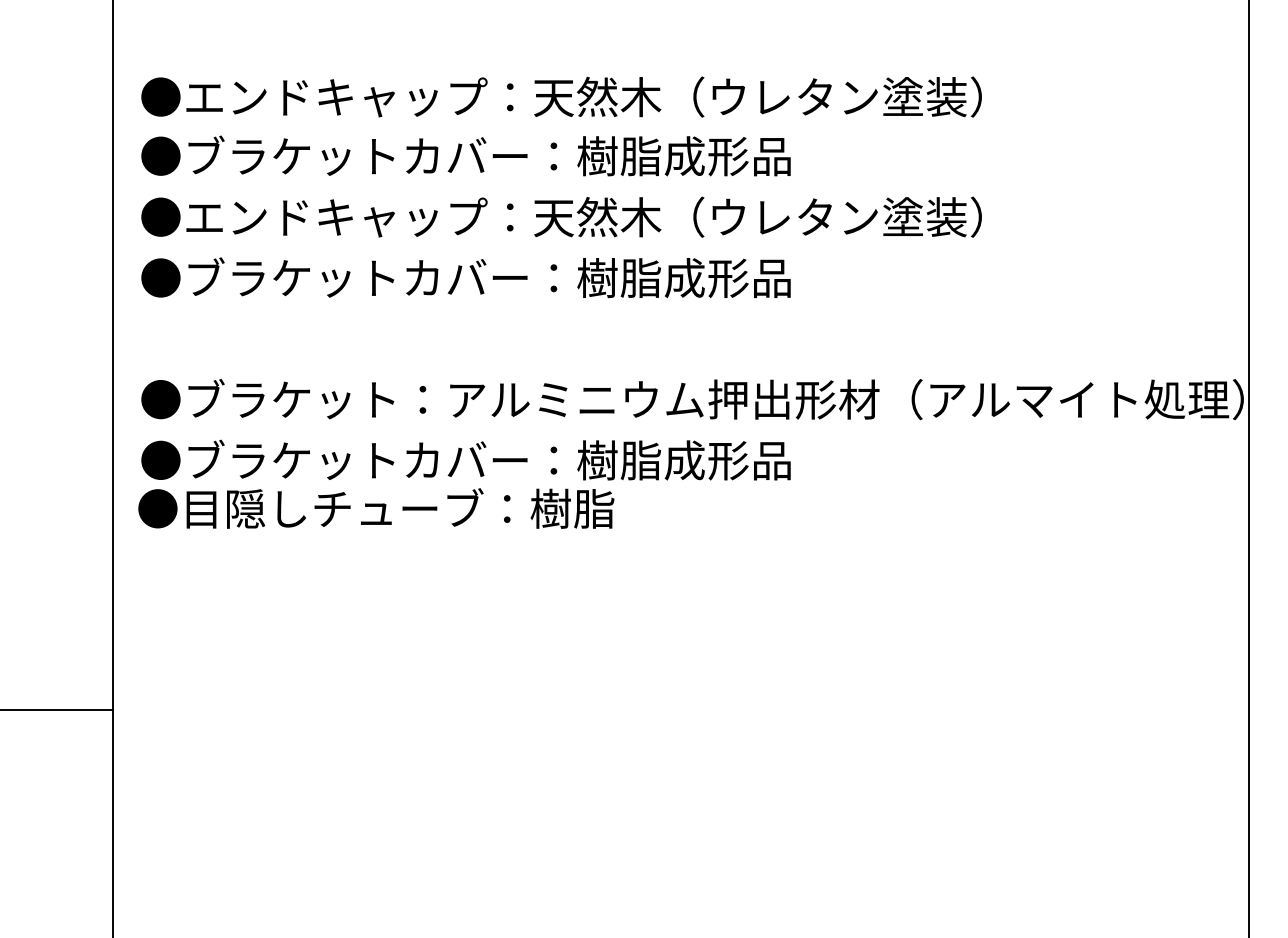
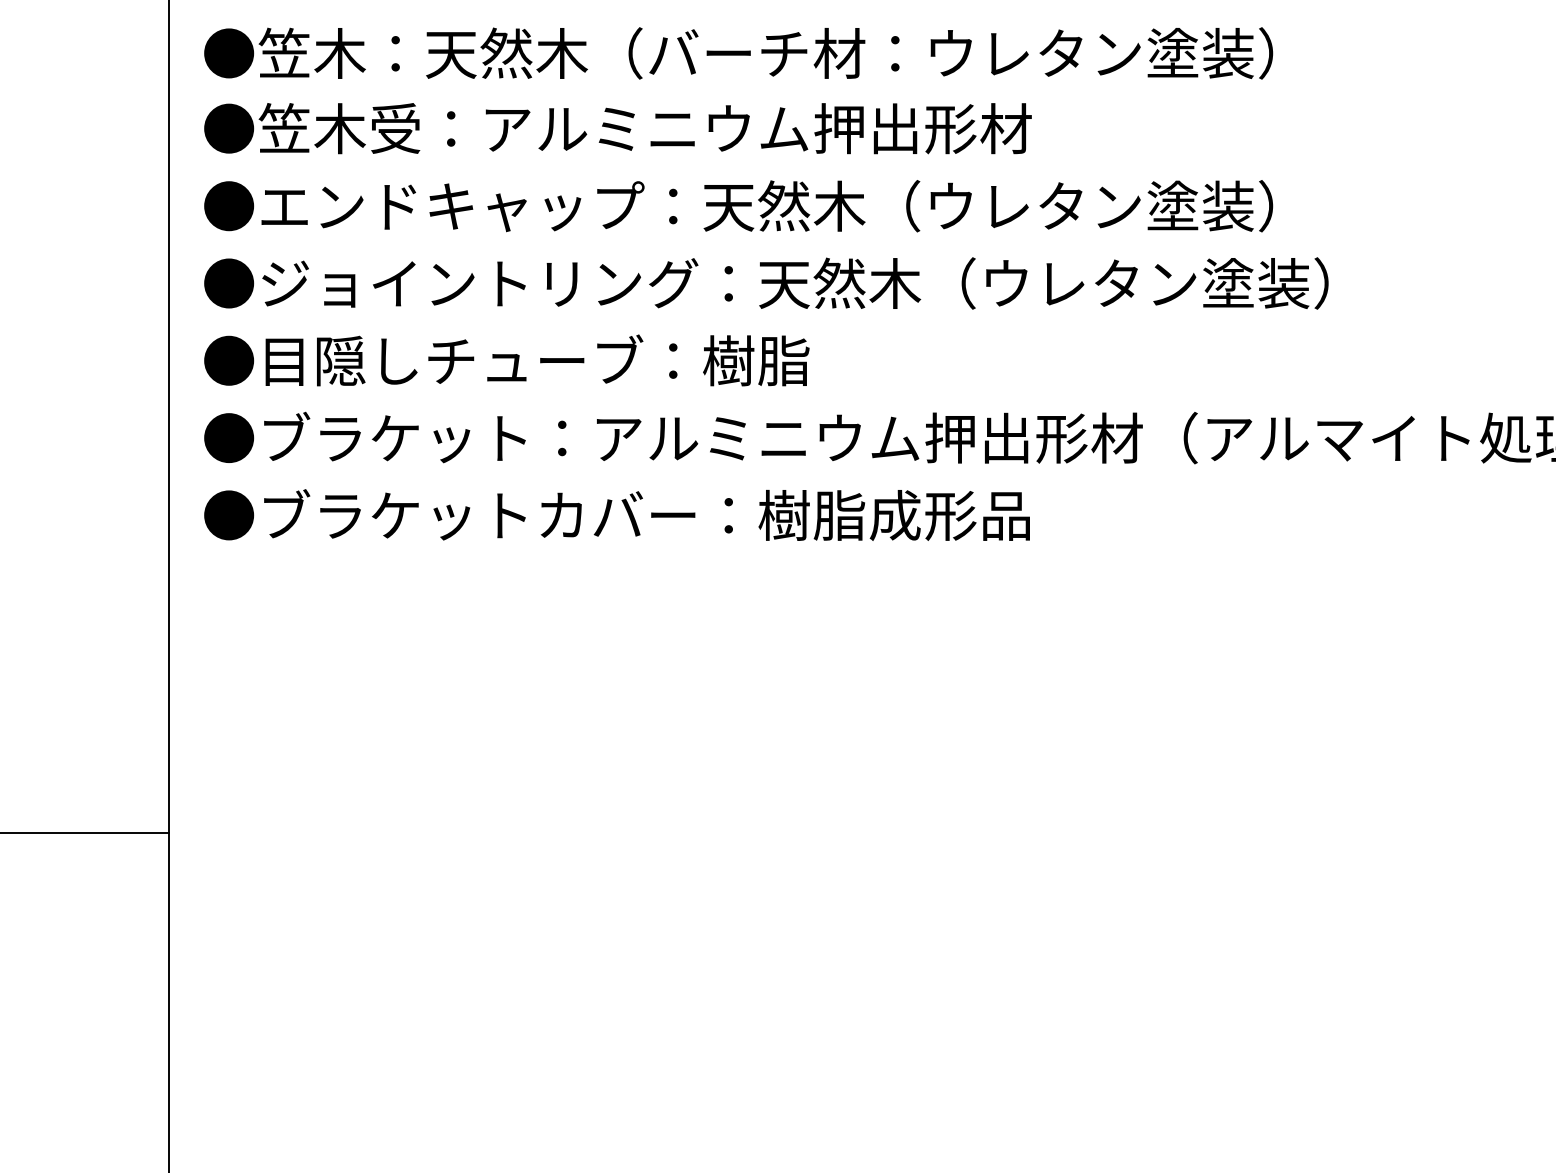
text: (444, 96) -> (589, 52), ●エンドキャップ：天然木（ウレタン塗装） -> ●笠木：天然木（バーチ材：ウレタン塗装）
text: (488, 155) -> (645, 127), ●ブラケットカバー：樹脂成形品 -> ●笠木受：アルミニウム押出形材
text: (606, 277) -> (795, 282), ●ブラケットカバー：樹脂成形品 -> ●ジョイントリング：天然木（ウレタン塗装）
text: (376, 508) -> (507, 360), moved

